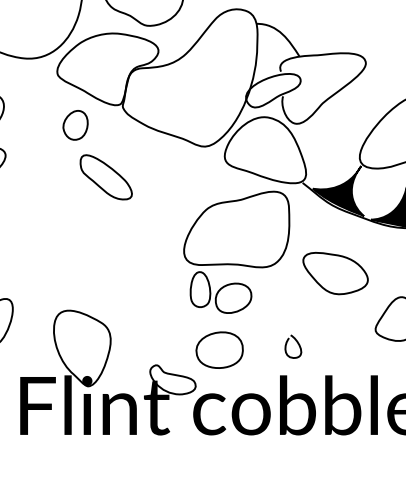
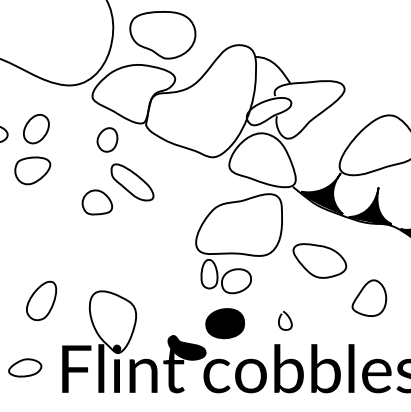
part: (62, 201) -> (96, 202), added
fill: (220, 350) -> (225, 323), added
fill: (172, 379) -> (186, 347), added

